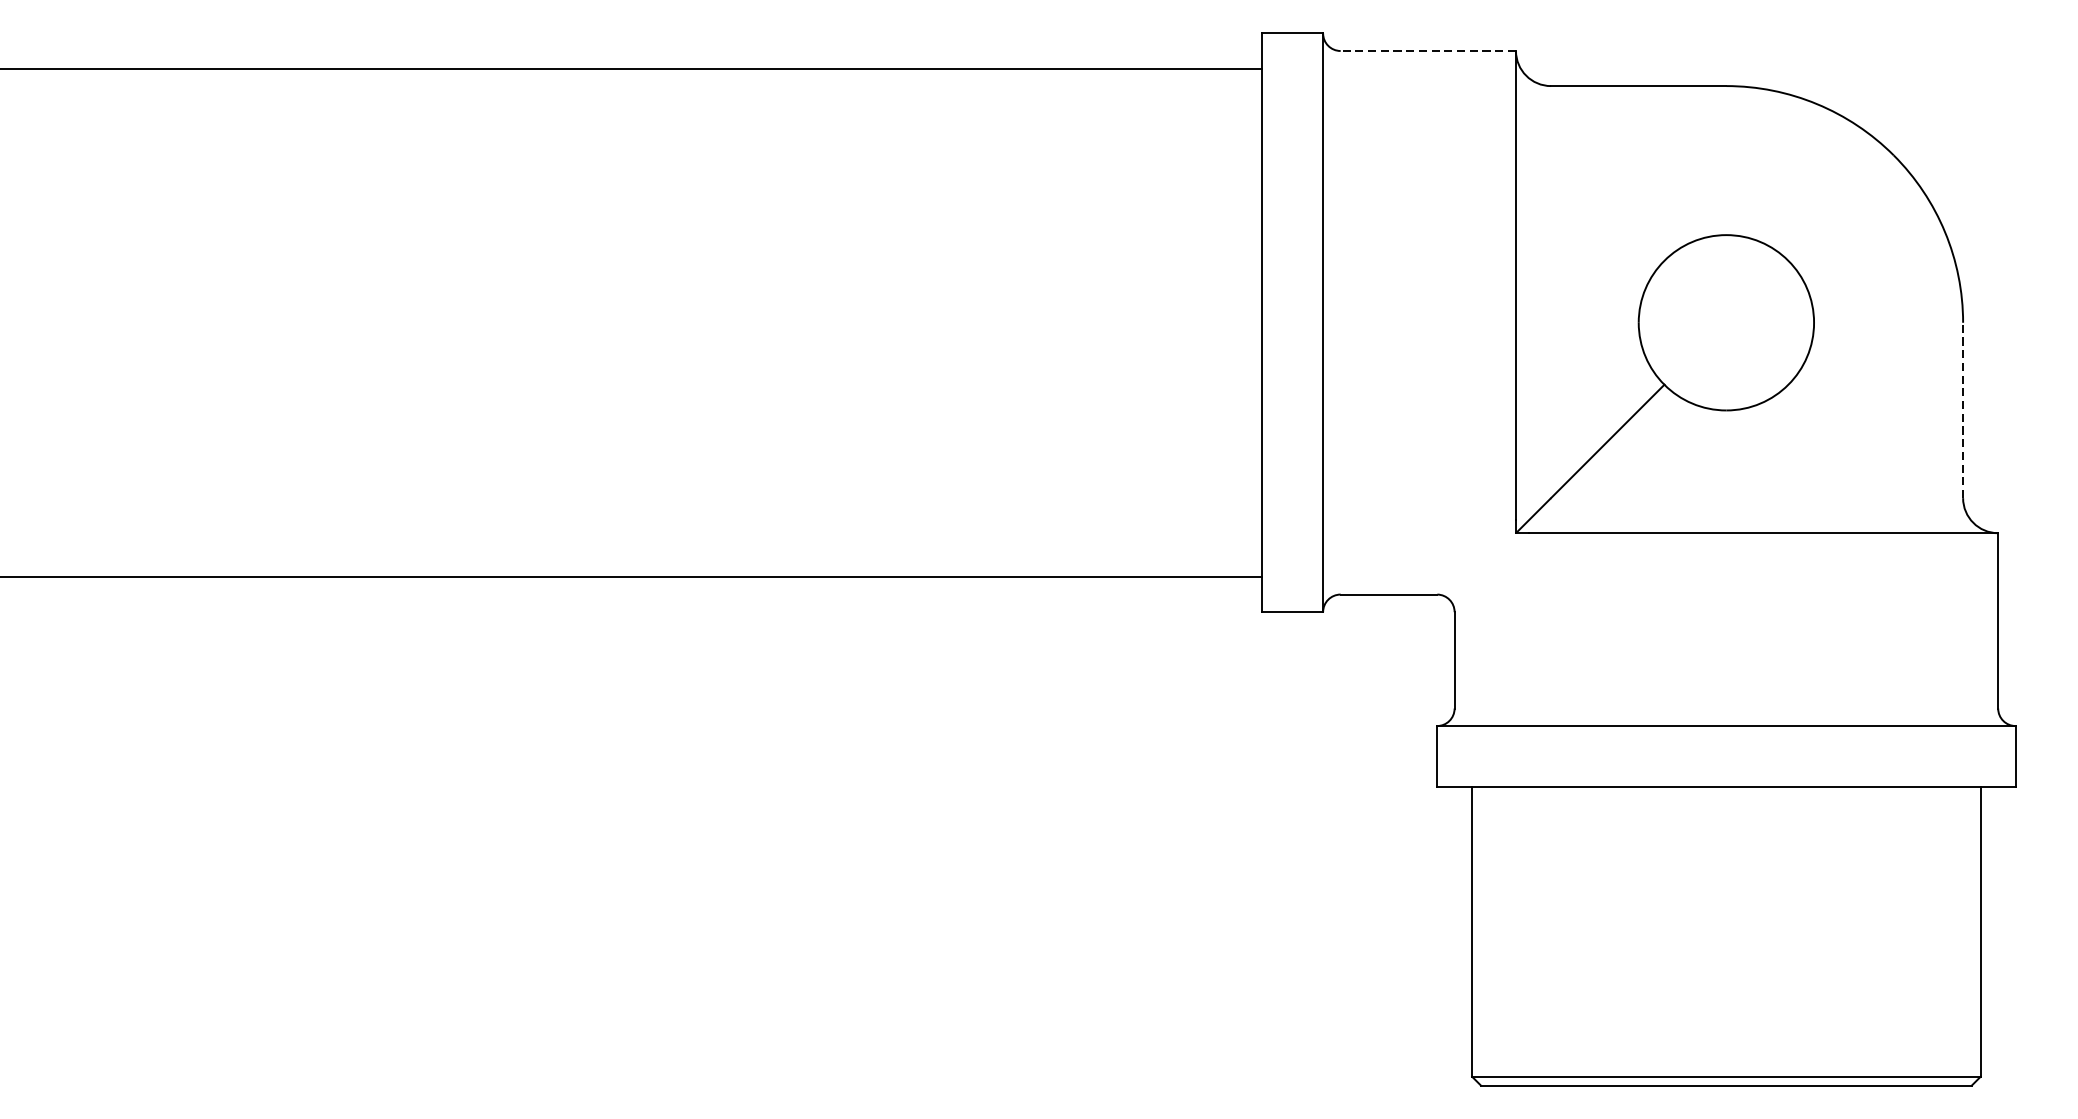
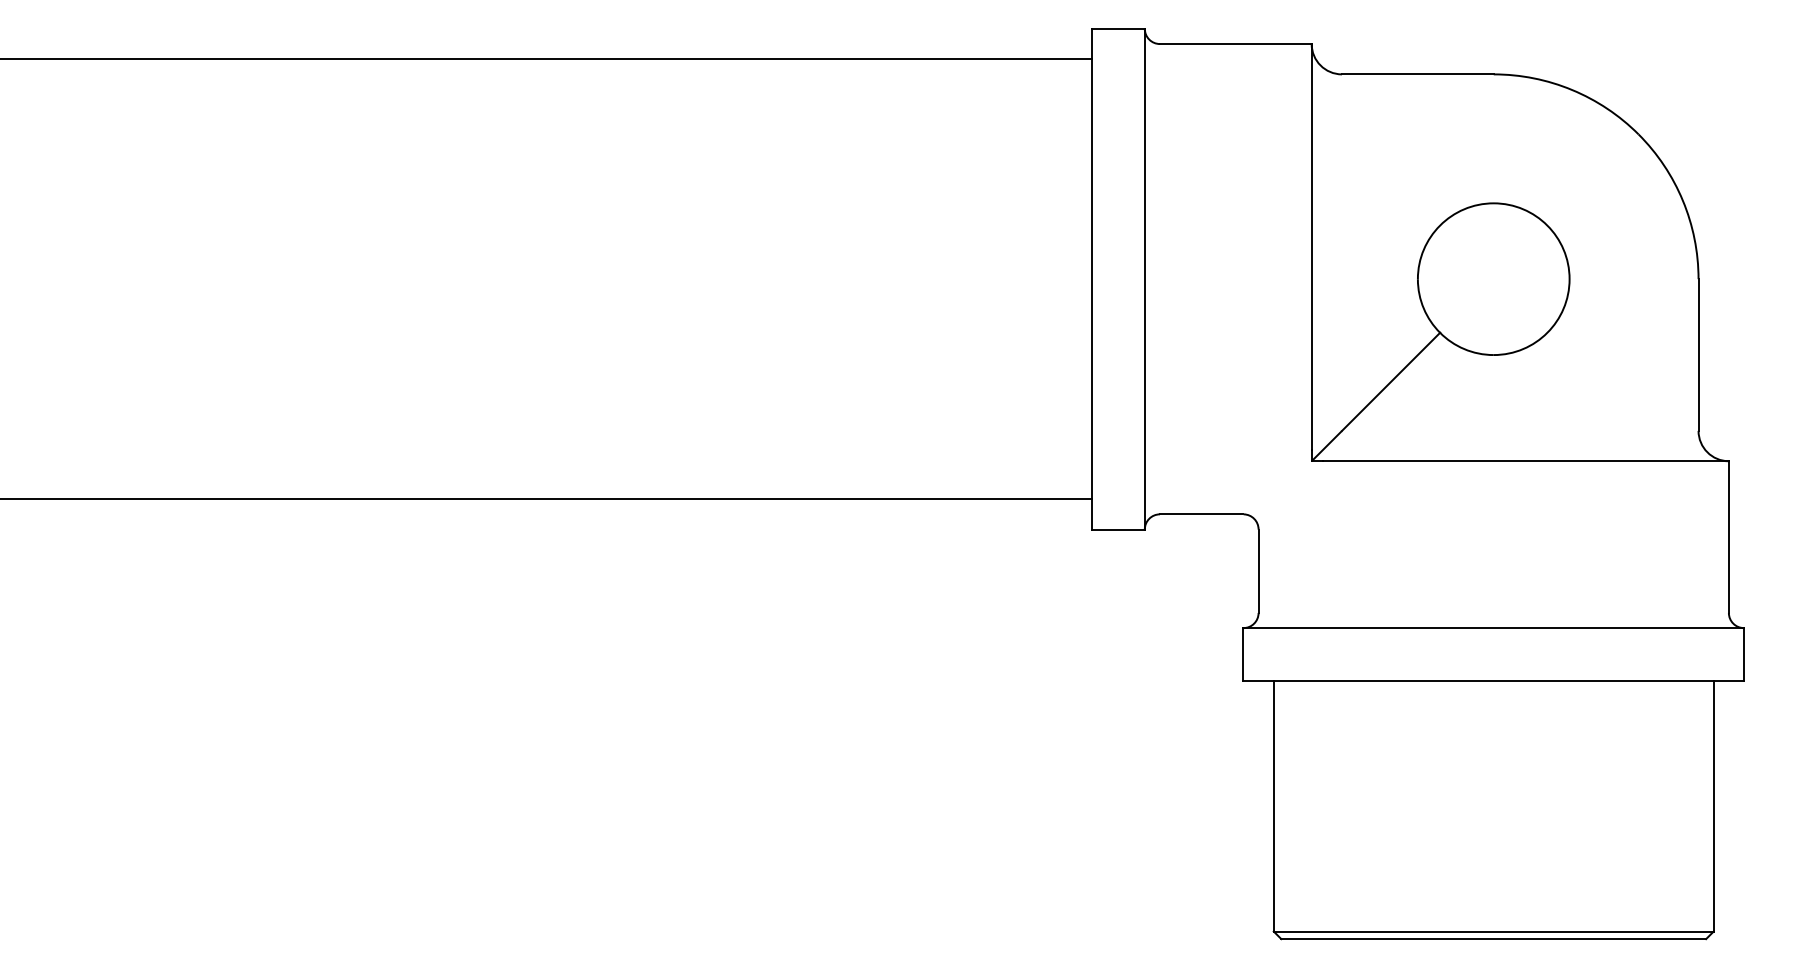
line: (1427, 51) -> (1235, 44), dashed -> solid
line: (1963, 410) -> (1698, 355), dashed -> solid

